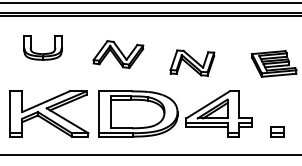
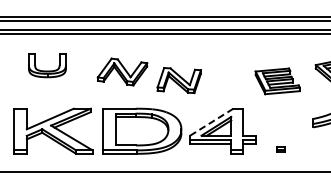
part: (191, 63) -> (178, 80), moved
line: (207, 105) -> (211, 122), solid -> dashed
part: (276, 132) -> (280, 149), size x0.6

